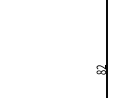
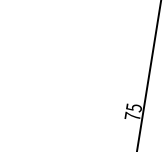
text: (100, 69) -> (132, 111), 82 -> 75

